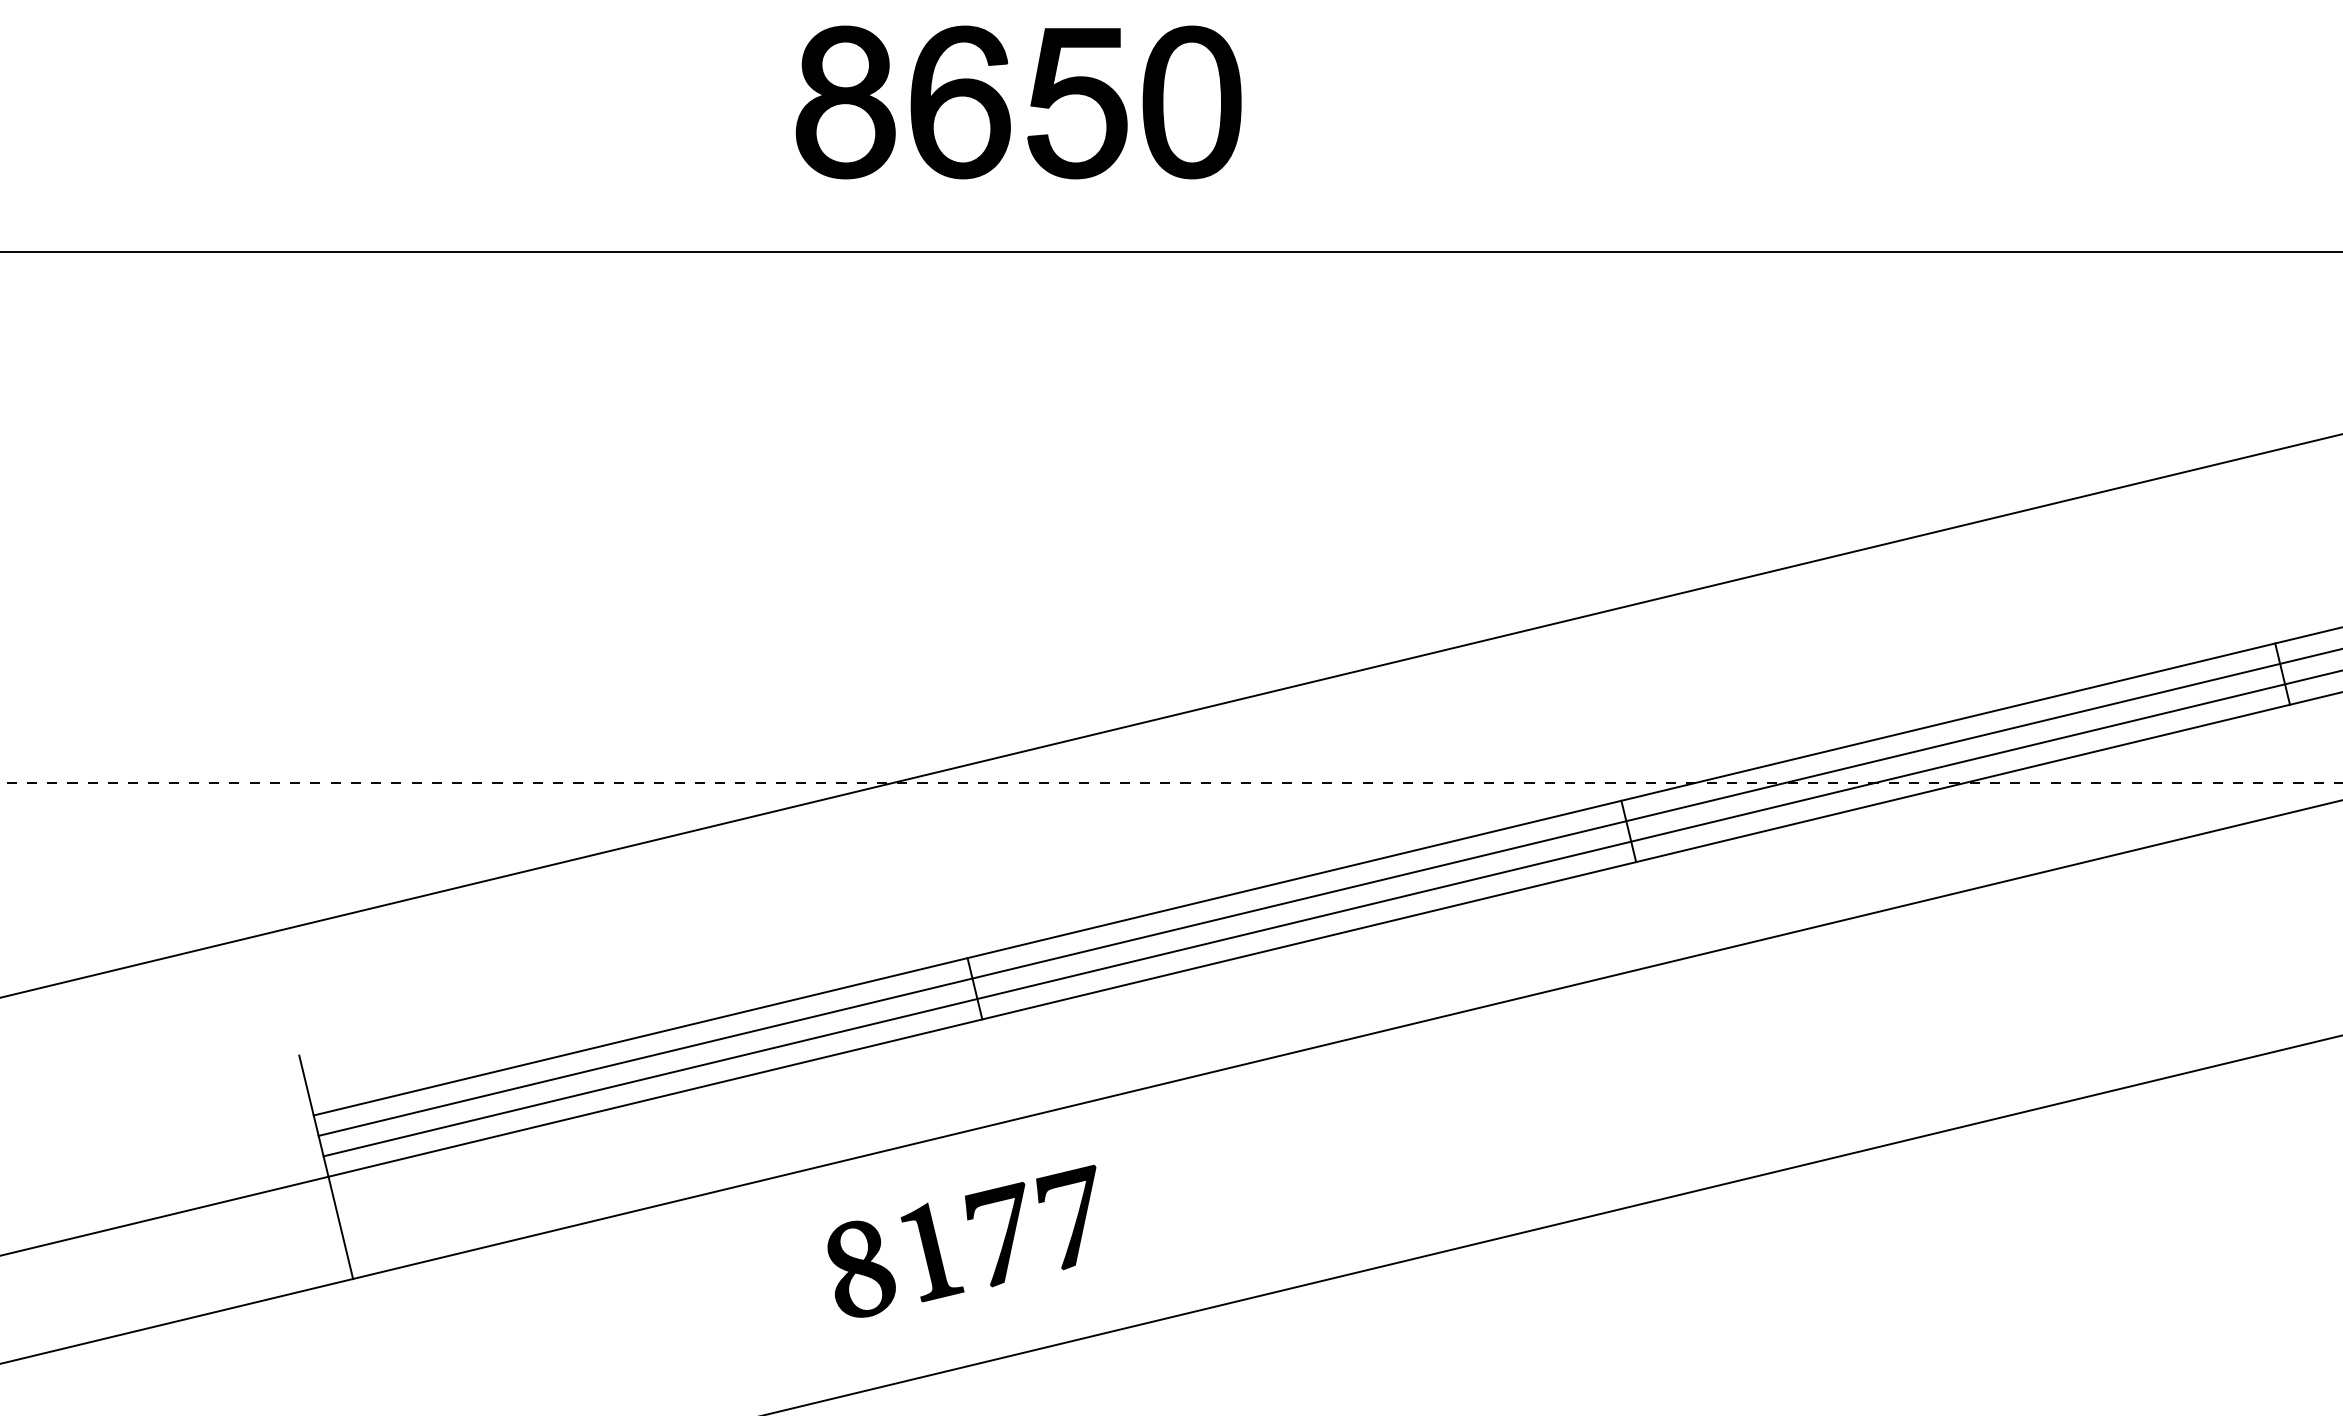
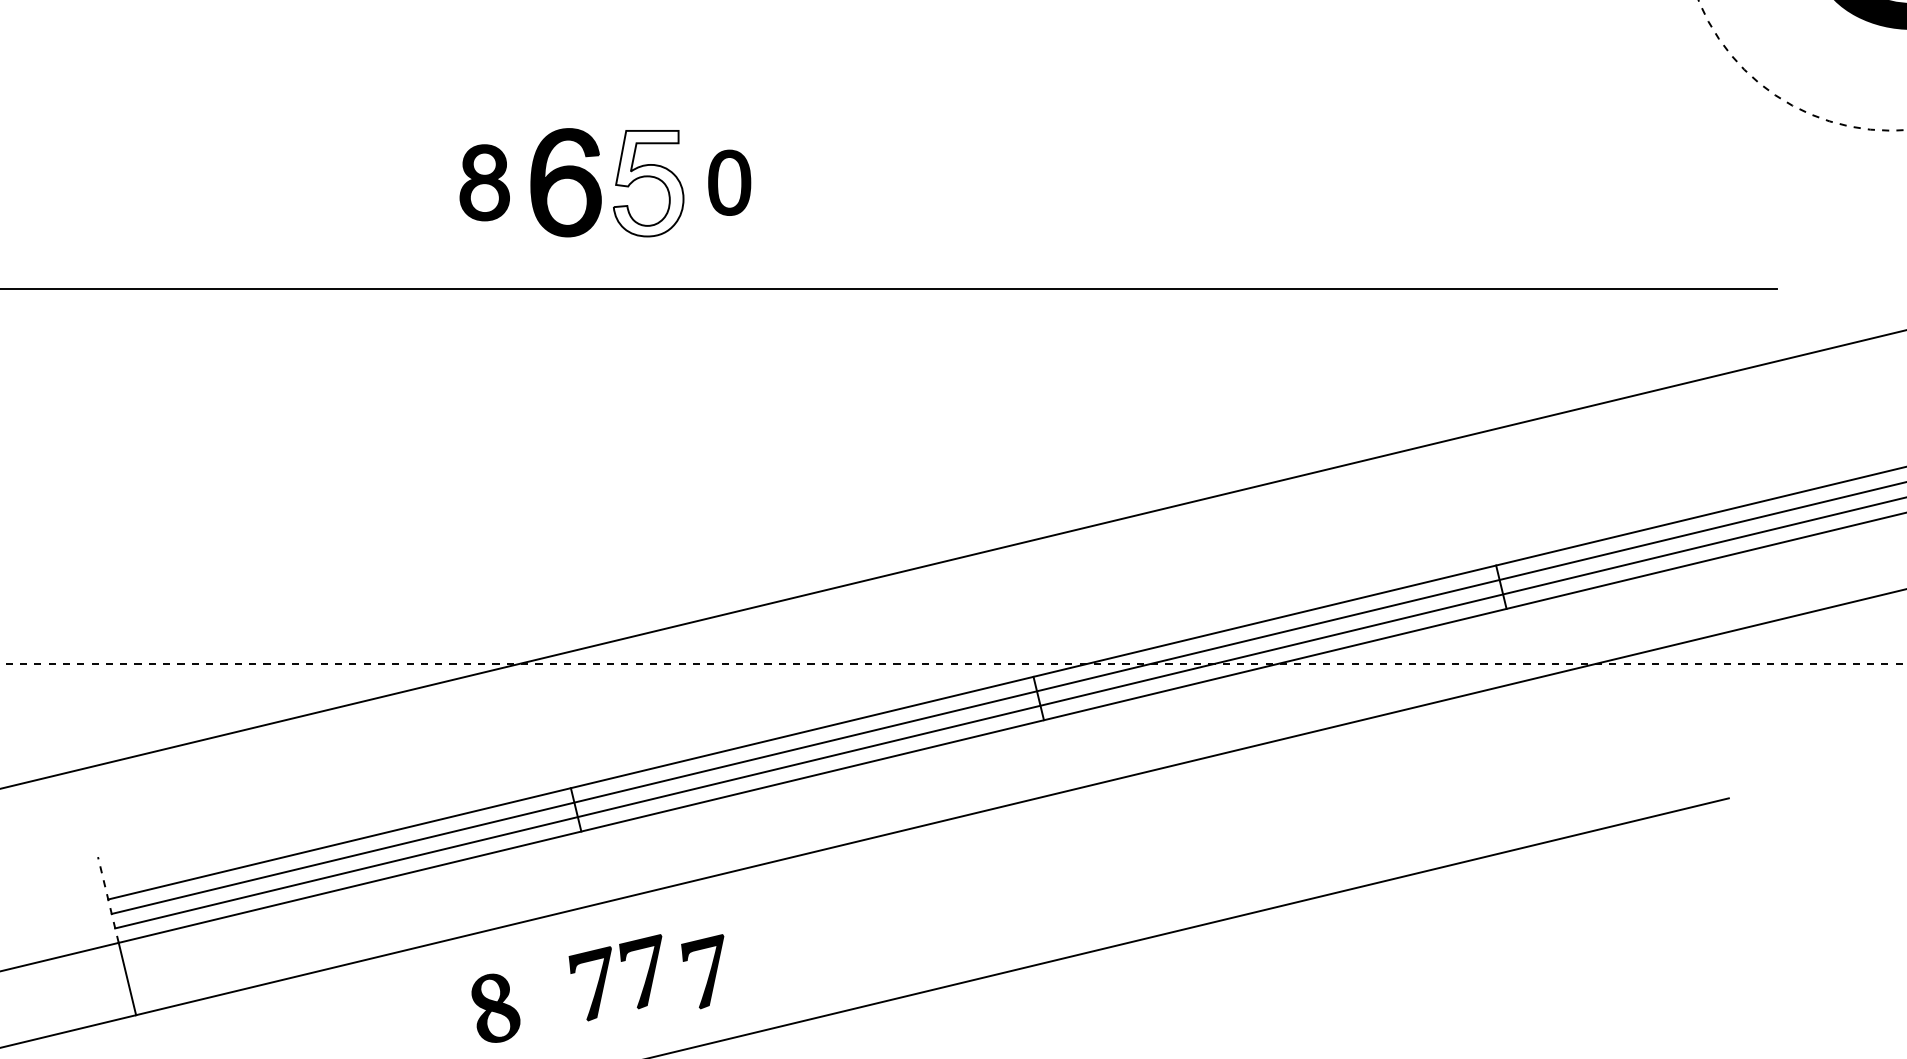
part: (845, 102) -> (484, 182), size x0.7
part: (1191, 102) -> (729, 182), size x0.6
fill: (1077, 103) -> (648, 183), removed
line: (314, 1115) -> (108, 899), solid -> dashed
part: (1163, 1218) -> (709, 972), added
part: (931, 1252) -> (545, 996), removed

